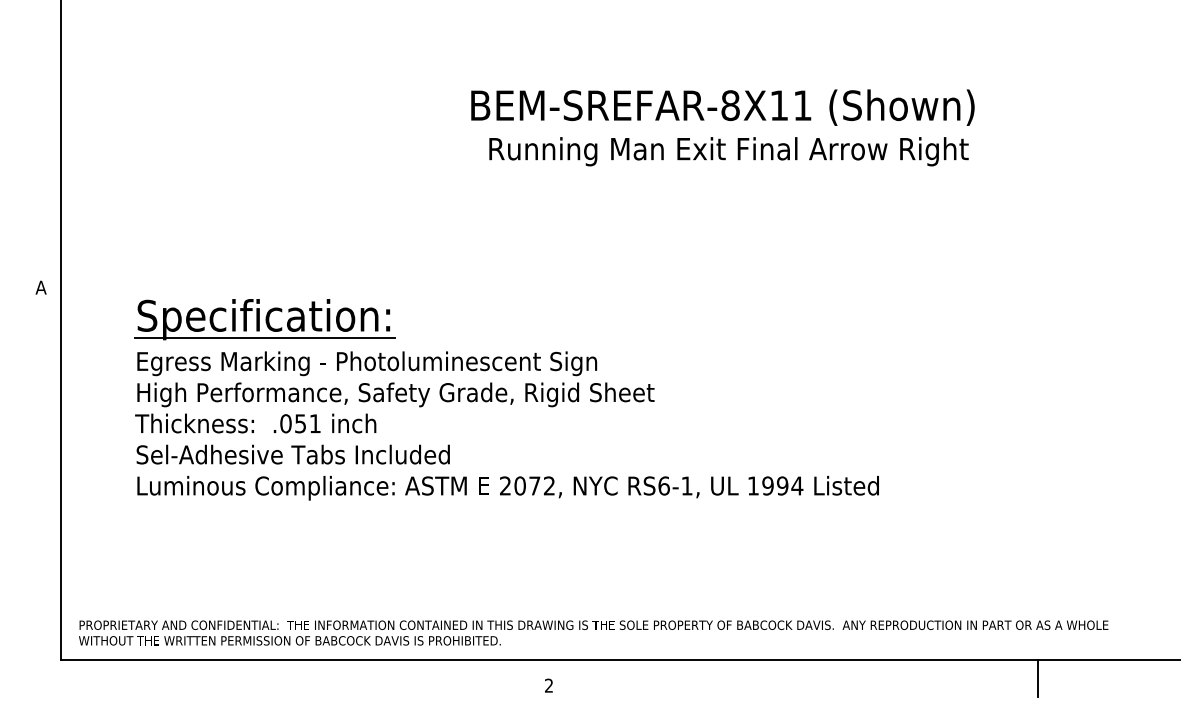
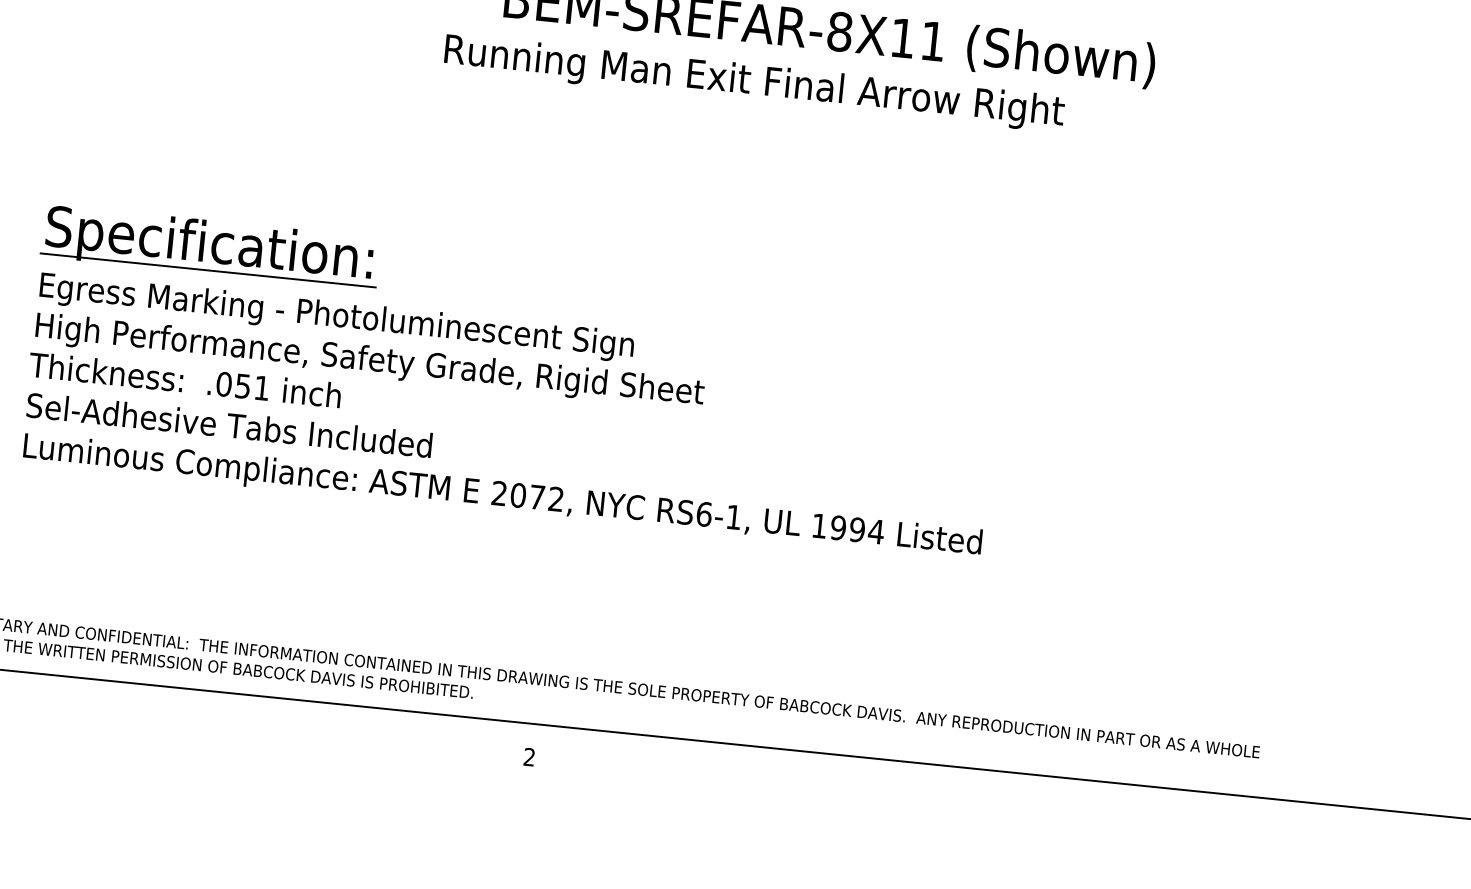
text: (728, 151) -> (753, 82), moved
line: (1037, 678) -> (1161, 811), removed

